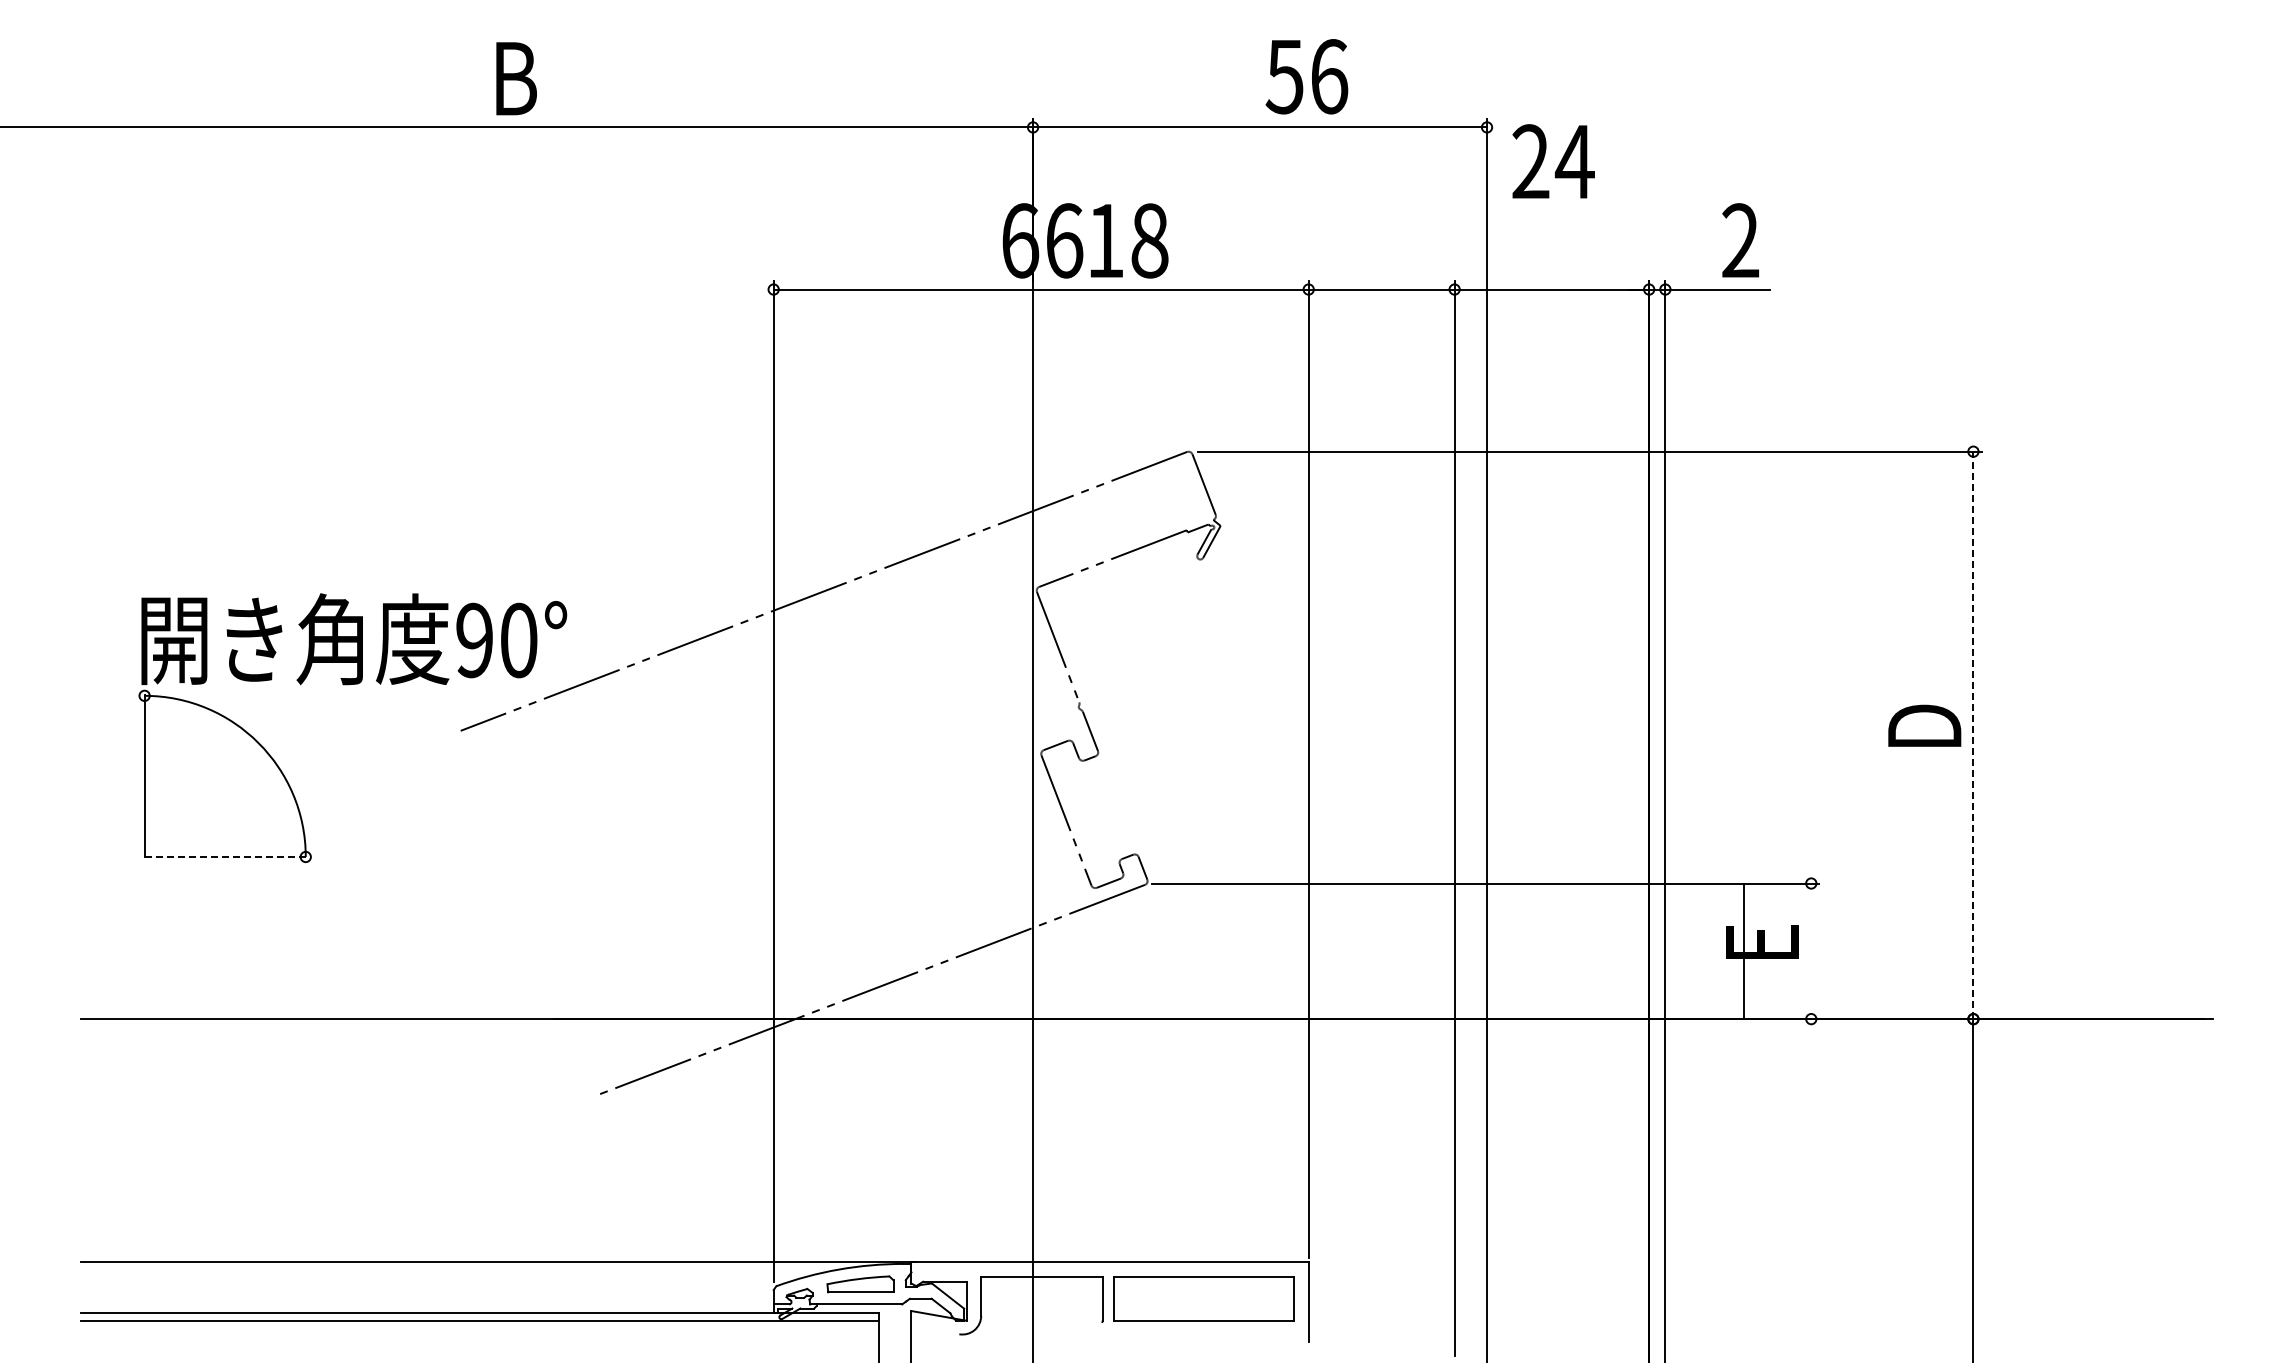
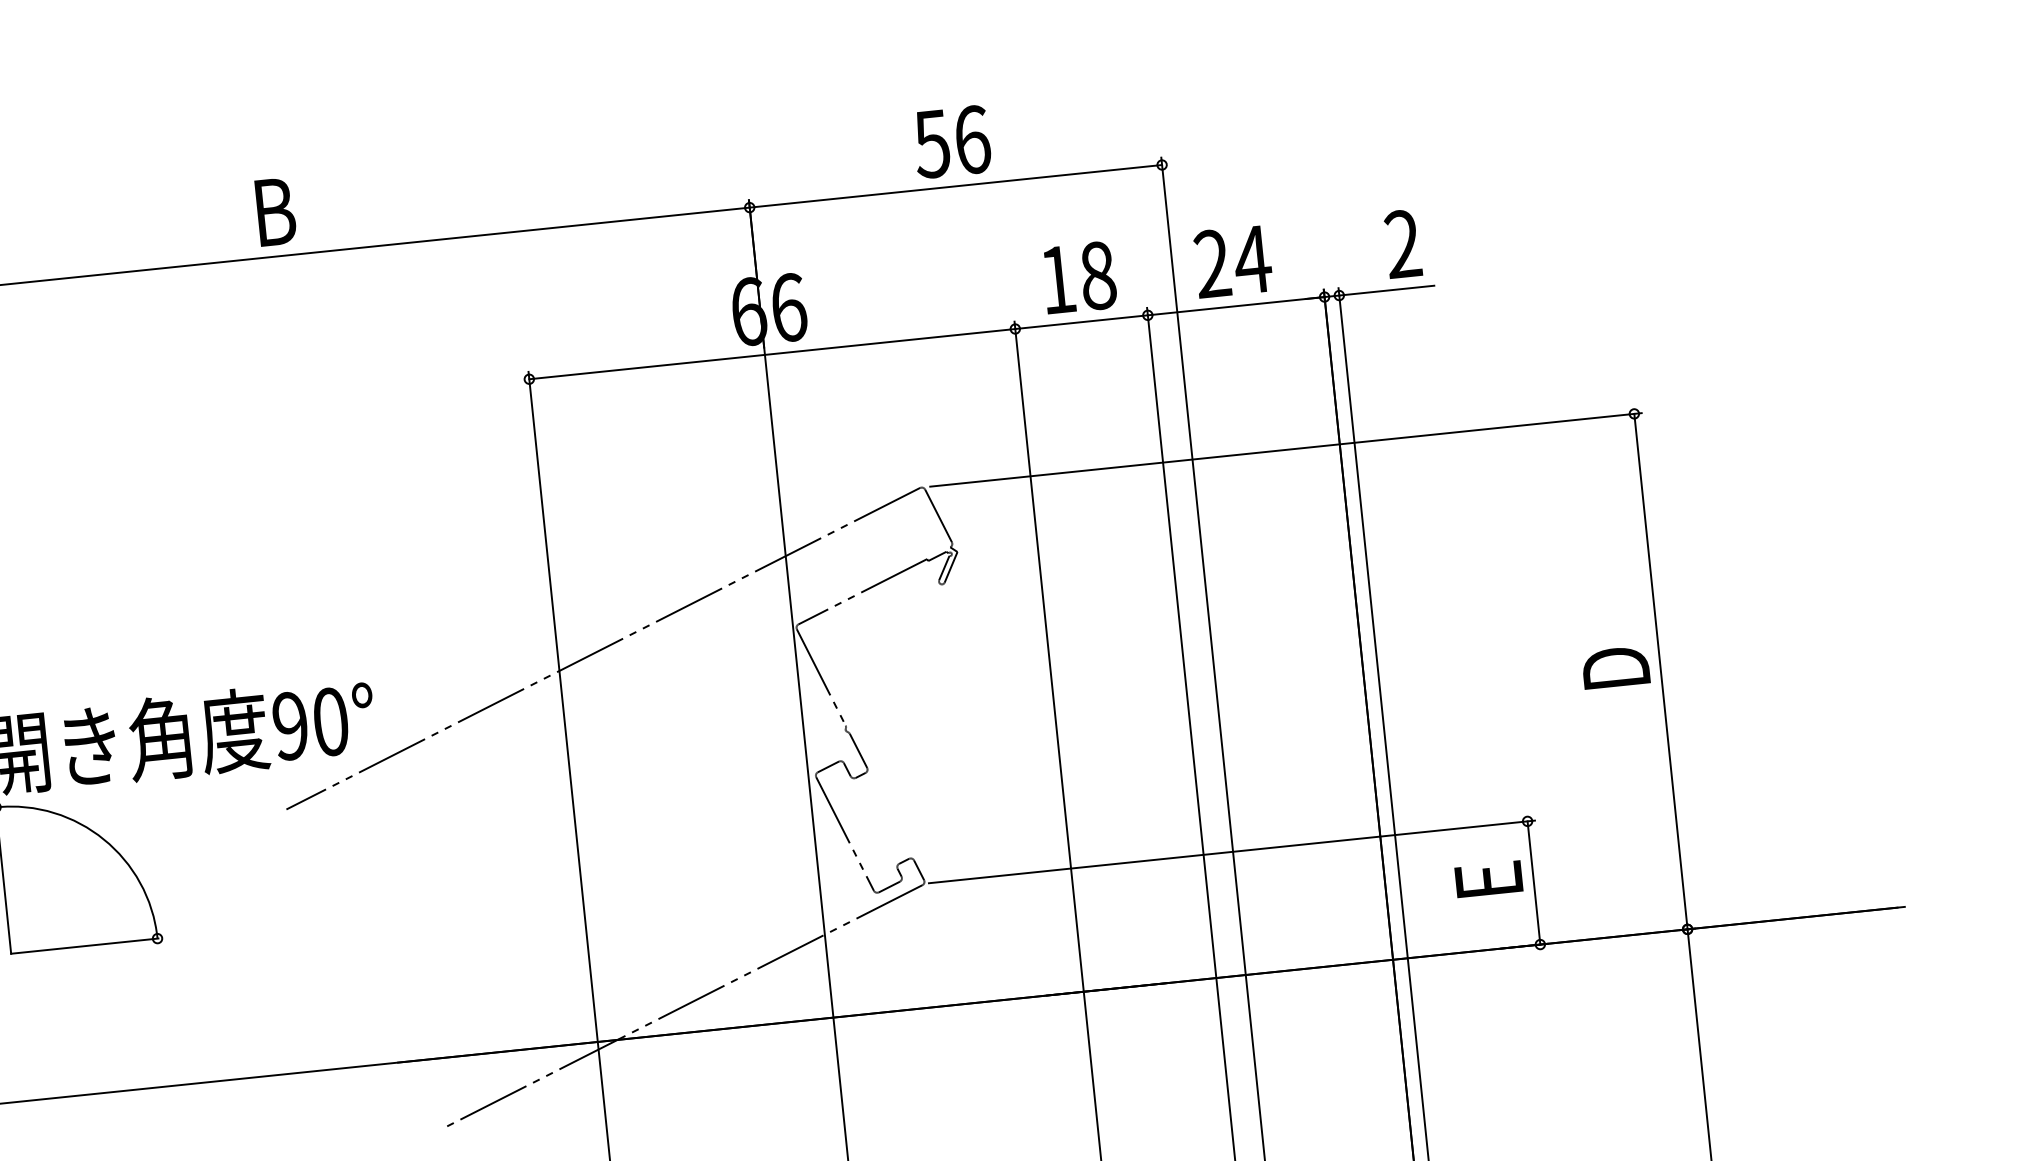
text: (1306, 76) -> (951, 141), moved
text: (1553, 161) -> (1233, 261), moved
text: (1129, 240) -> (1079, 277), moved
line: (1973, 735) -> (1661, 671), dashed -> solid
line: (226, 857) -> (85, 946), dashed -> solid
line: (1744, 951) -> (1534, 883), moved

